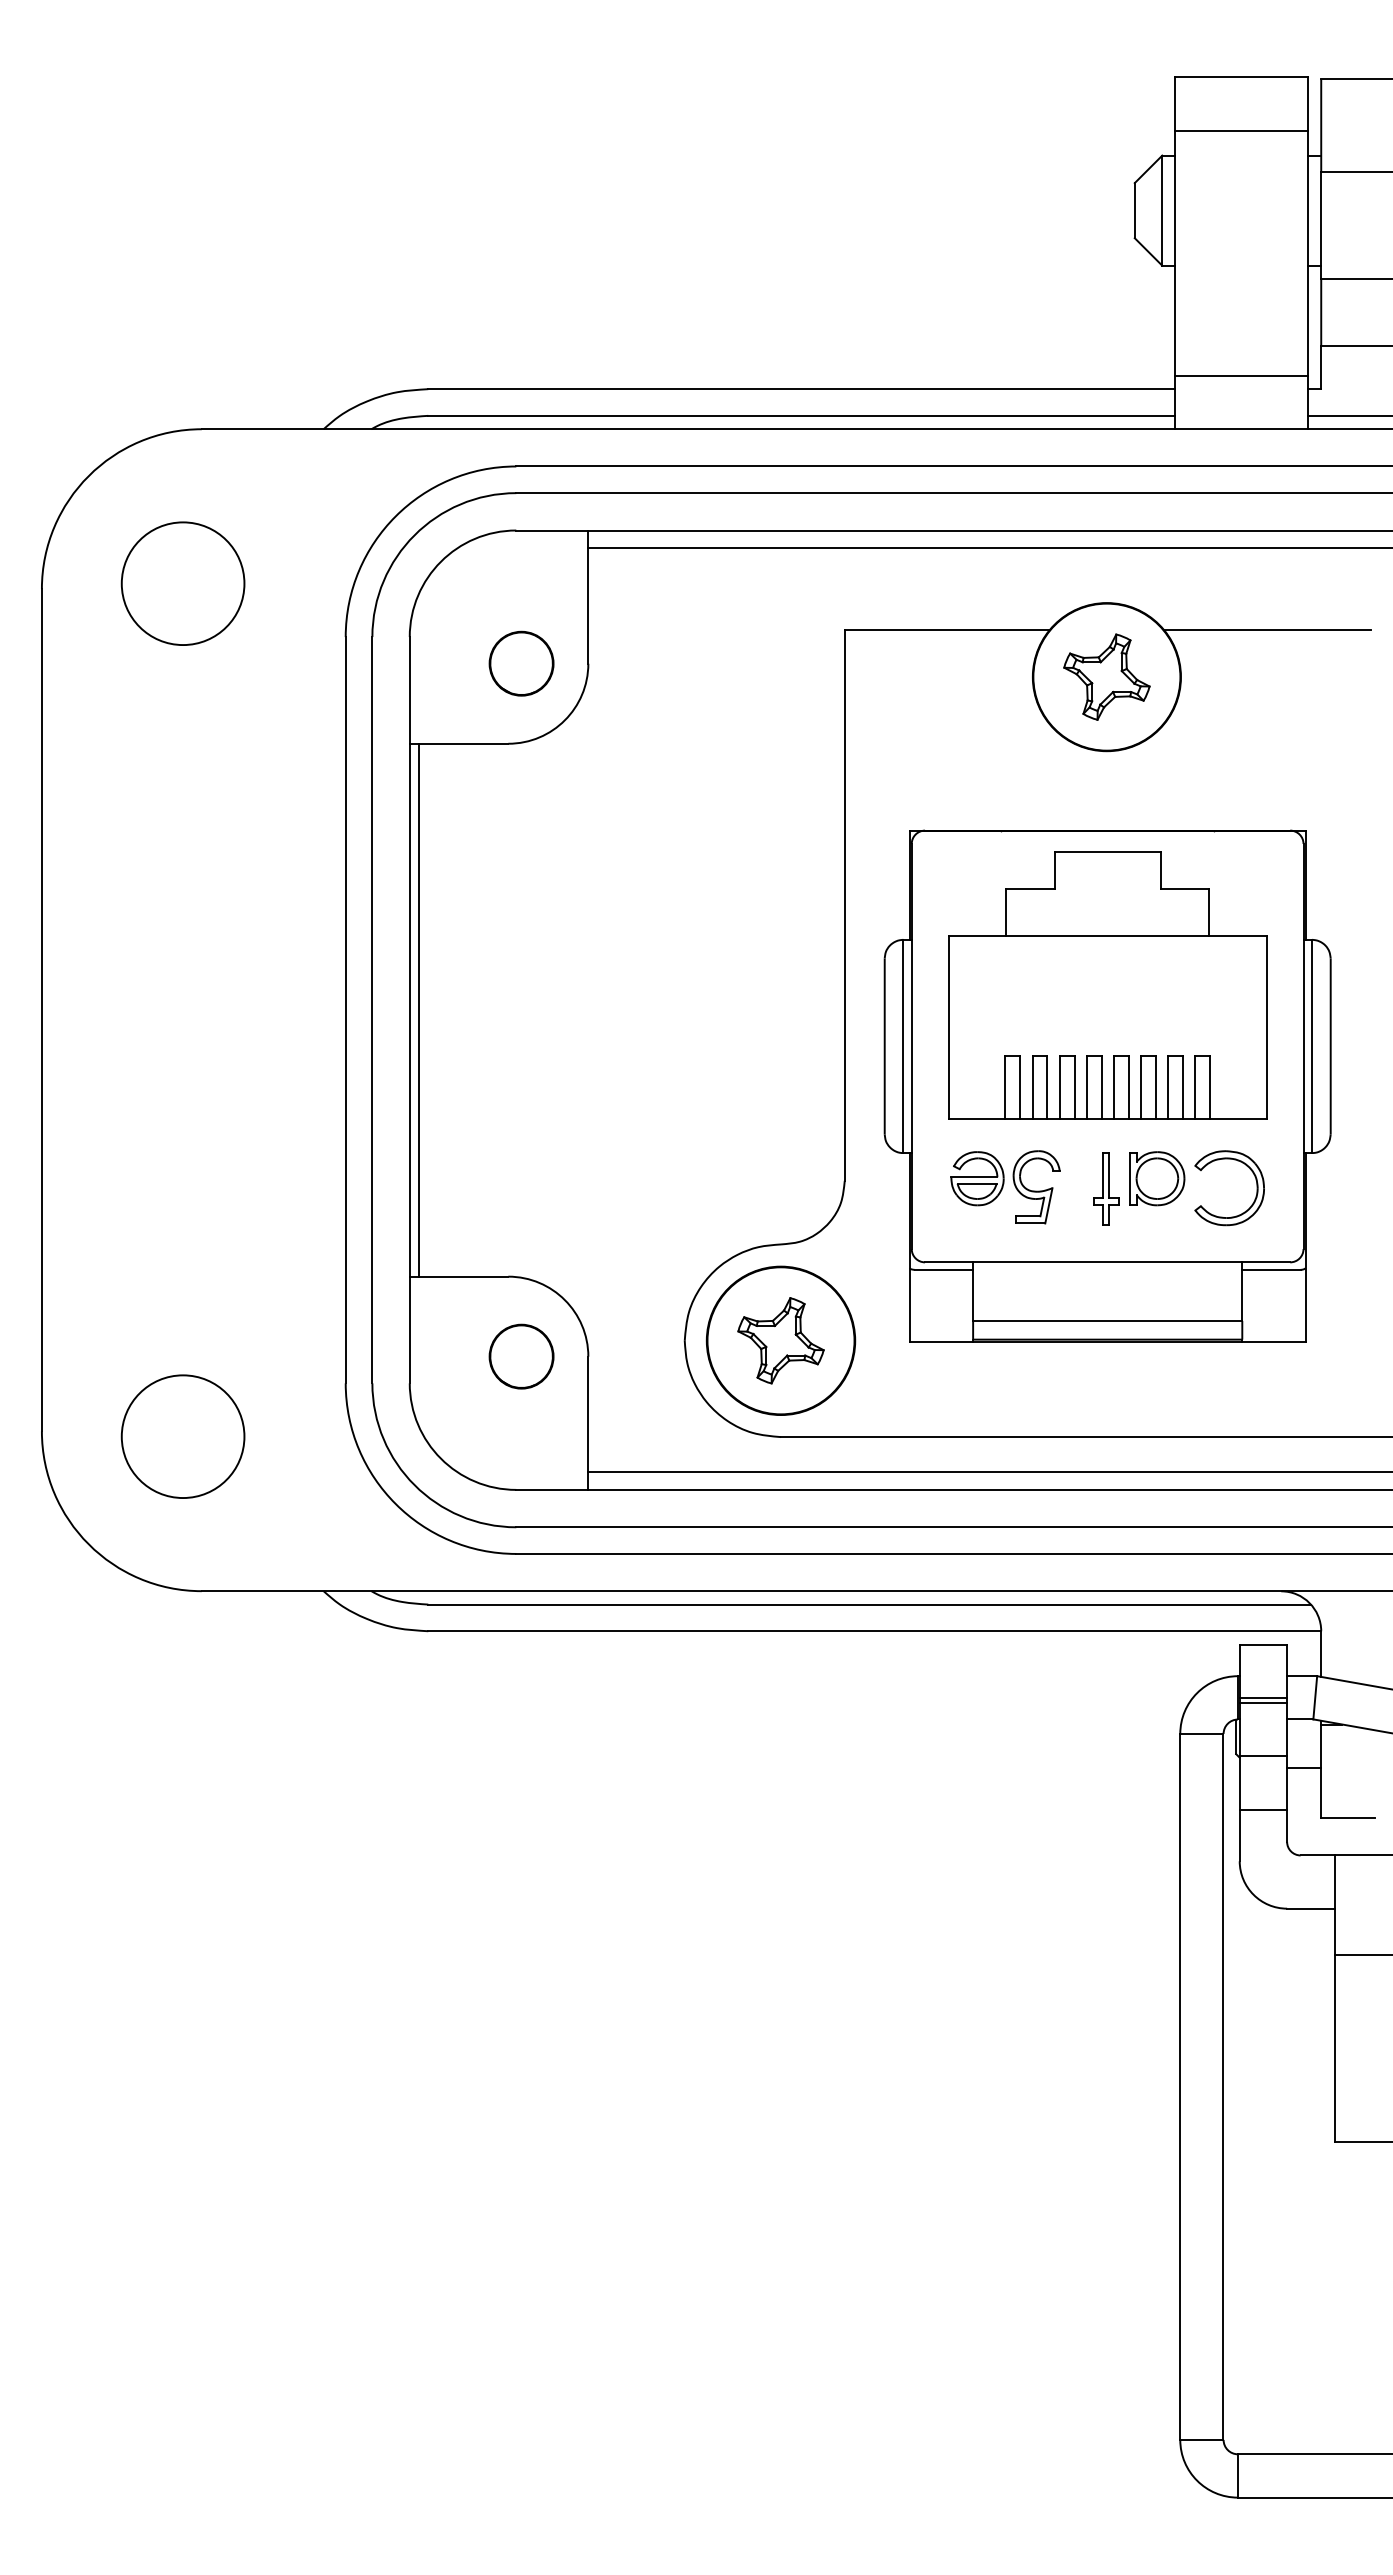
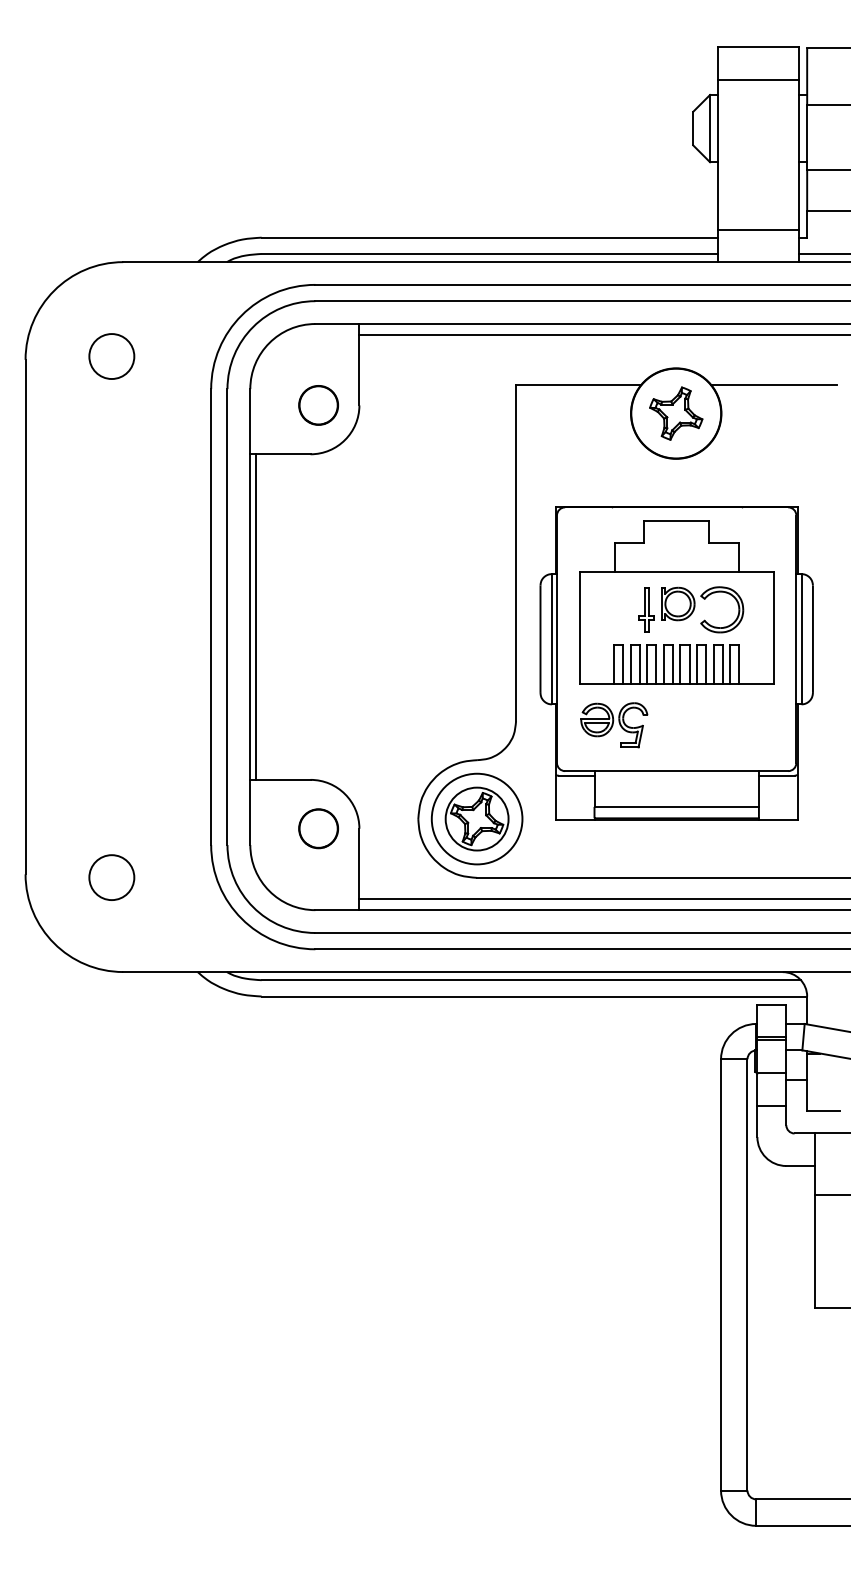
circle: (182, 583) -> (111, 356), size x0.6
part: (1179, 1187) -> (691, 609), moved
circle: (781, 1341) -> (477, 819), size x0.7
circle: (182, 1436) -> (111, 877), size x0.6

